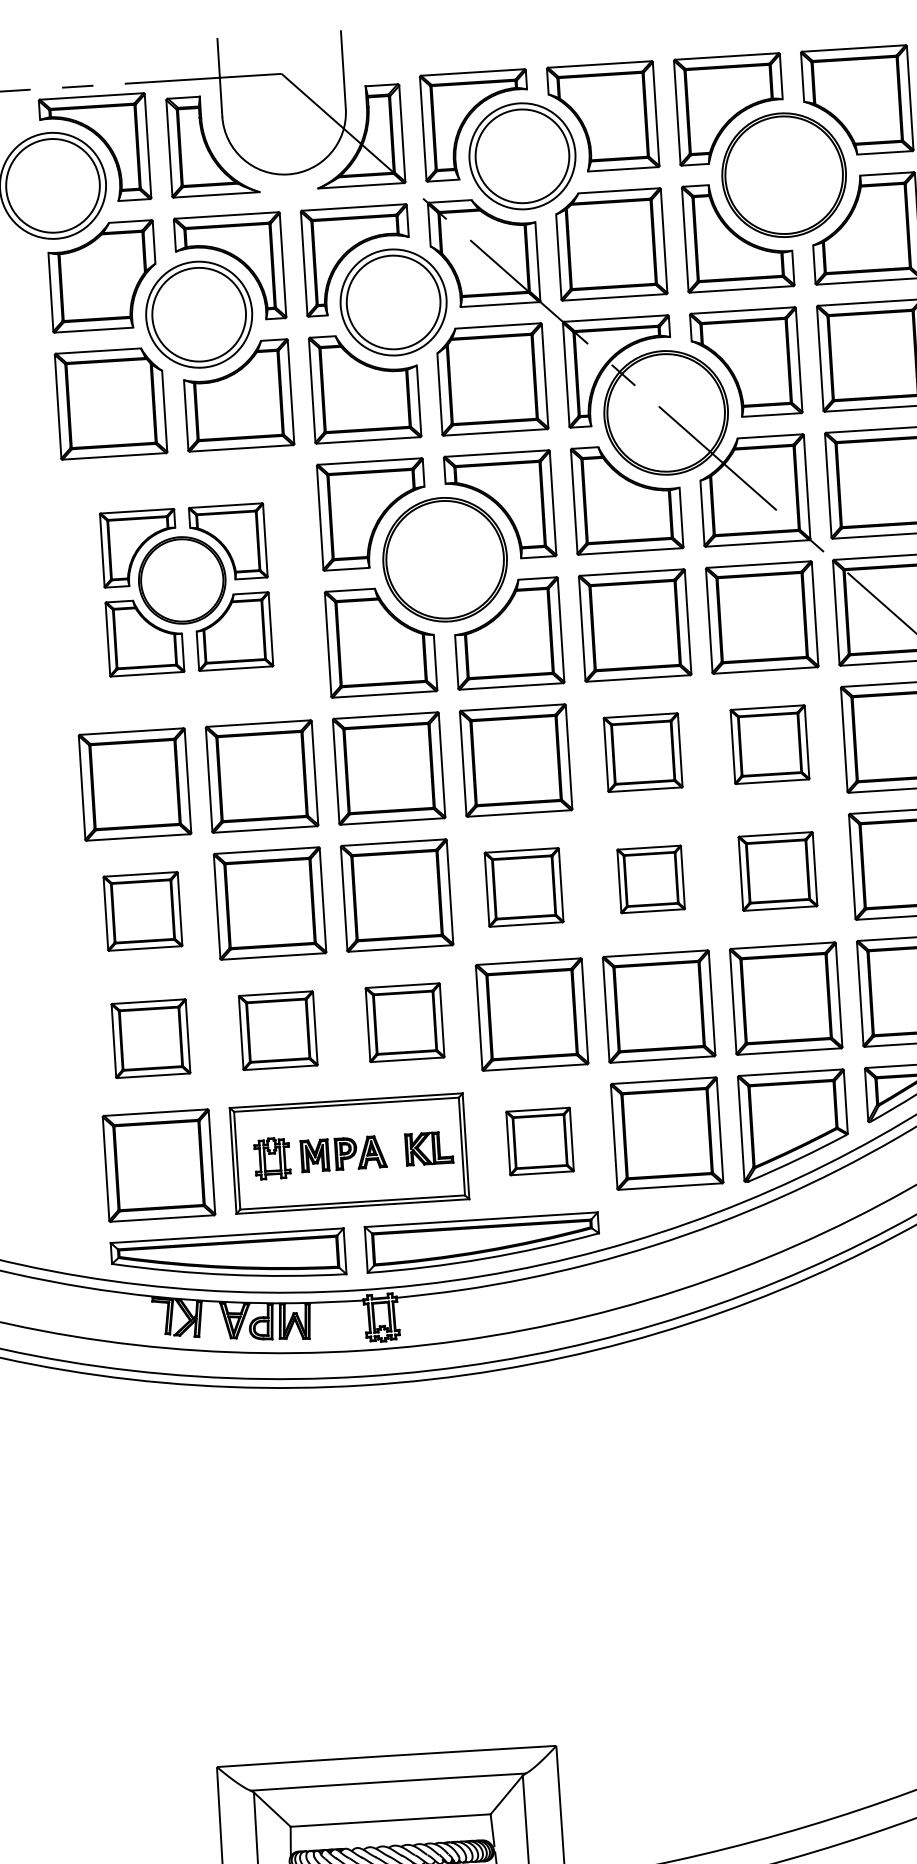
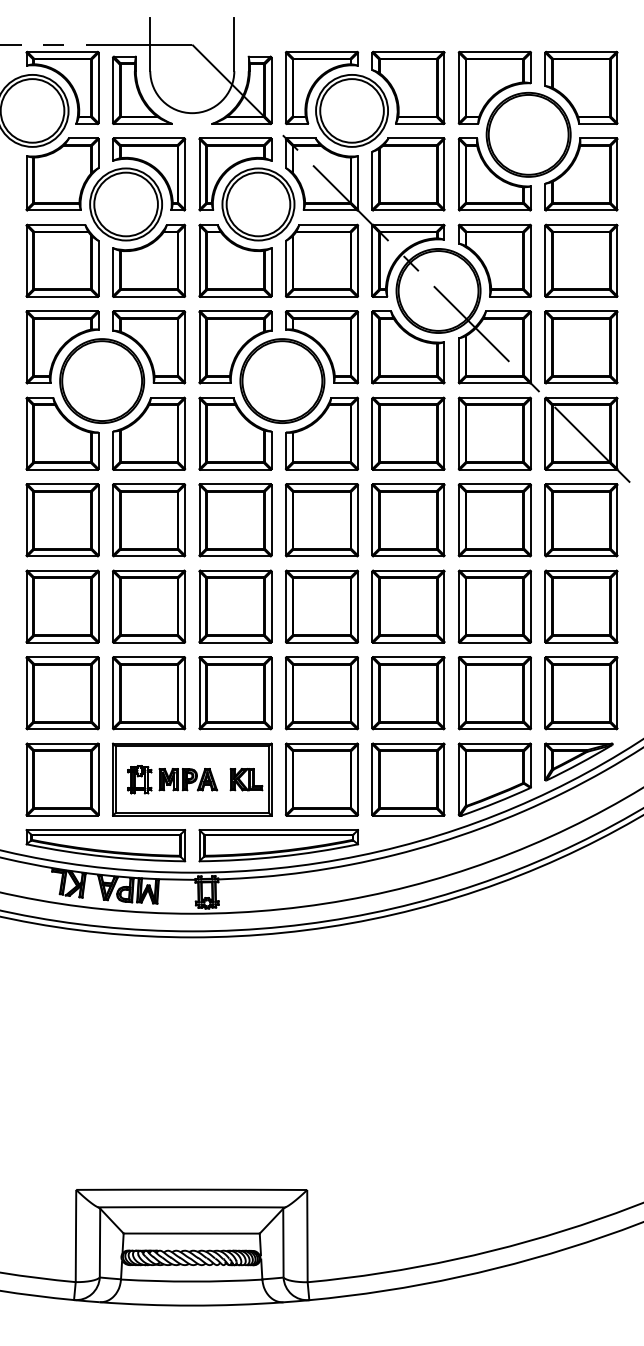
part: (186, 589) -> (105, 390), size x1.43
part: (769, 744) -> (494, 520), size x1.43
part: (643, 752) -> (408, 520), size x1.43
part: (777, 871) -> (494, 606), size x1.43
part: (651, 879) -> (408, 606), size x1.67
part: (523, 887) -> (321, 606), size x1.43
part: (142, 911) -> (62, 606), size x1.43
part: (405, 1023) -> (235, 693), size x1.43
part: (278, 1031) -> (149, 693), size x1.43
part: (150, 1039) -> (62, 693), size x1.43
part: (539, 1141) -> (321, 779), size x1.67

